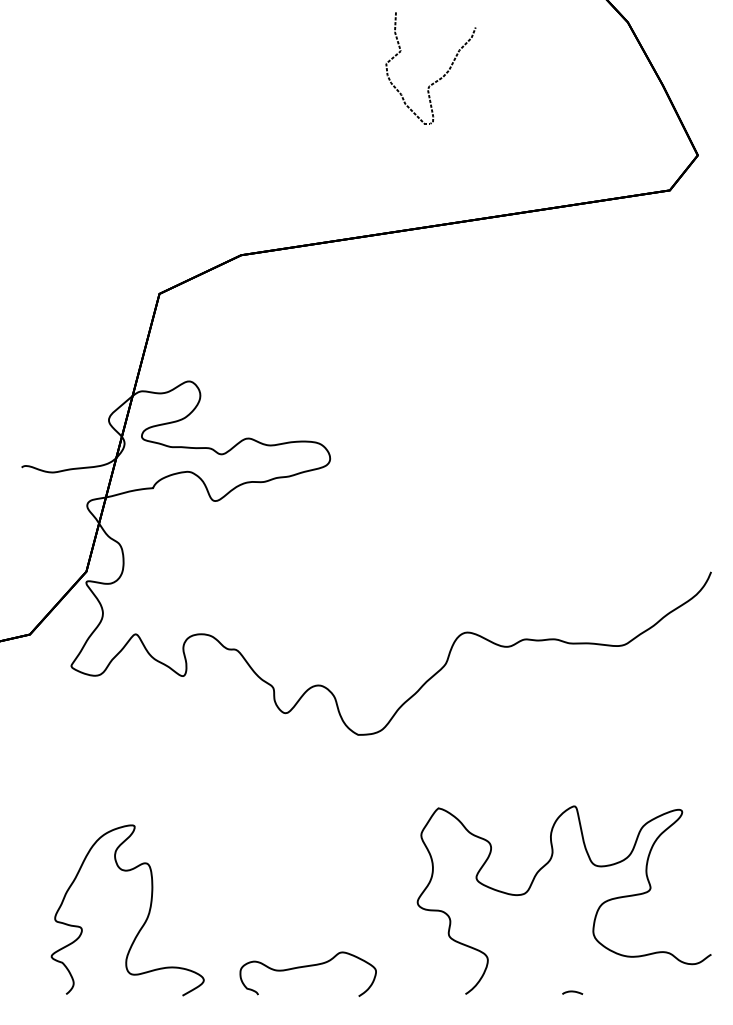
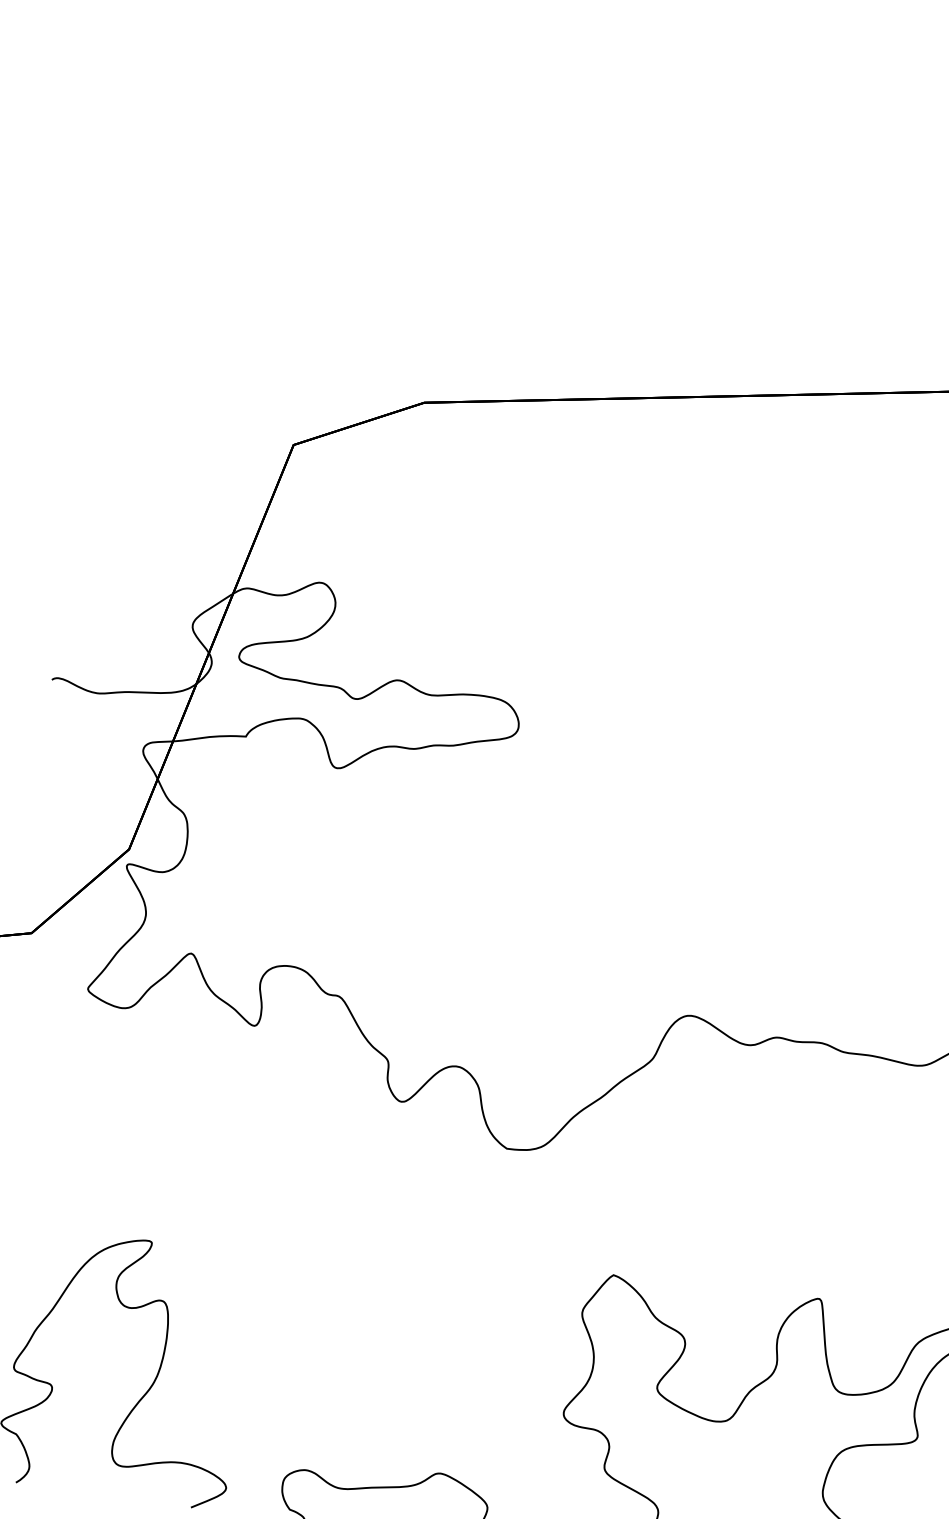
part: (436, 80) -> (753, 177), removed

